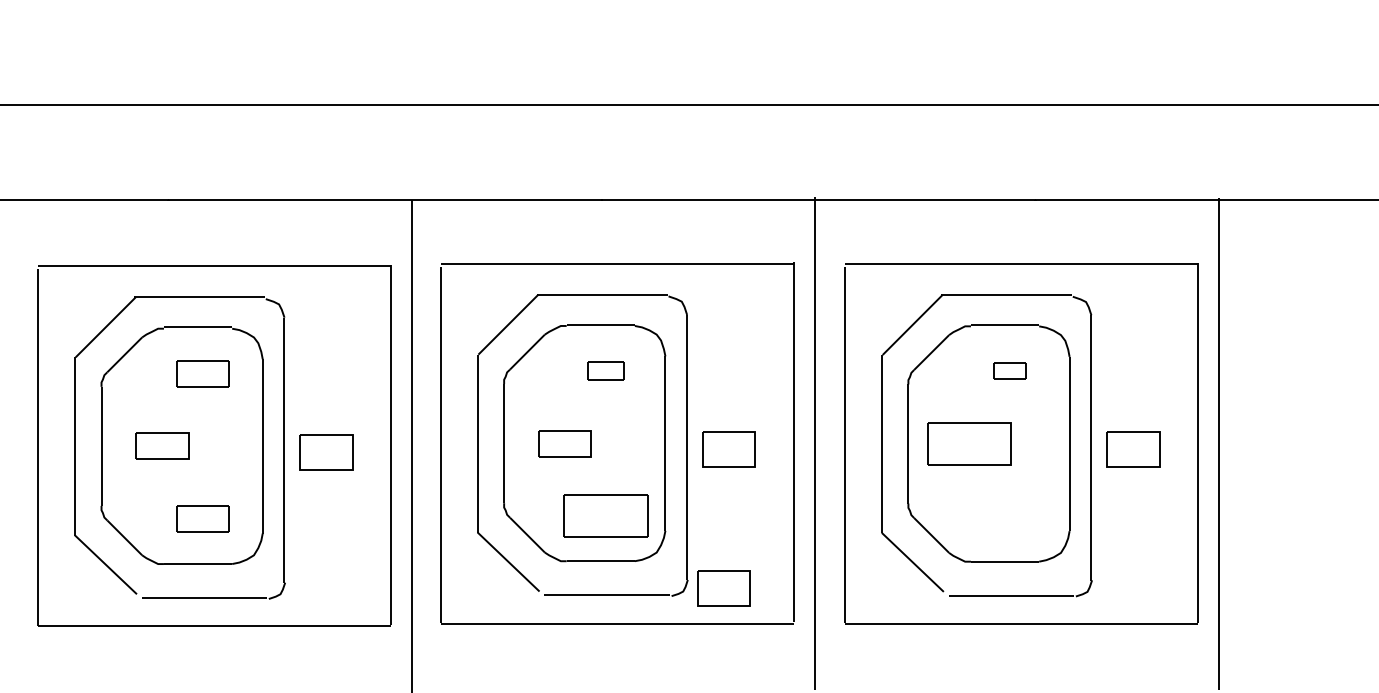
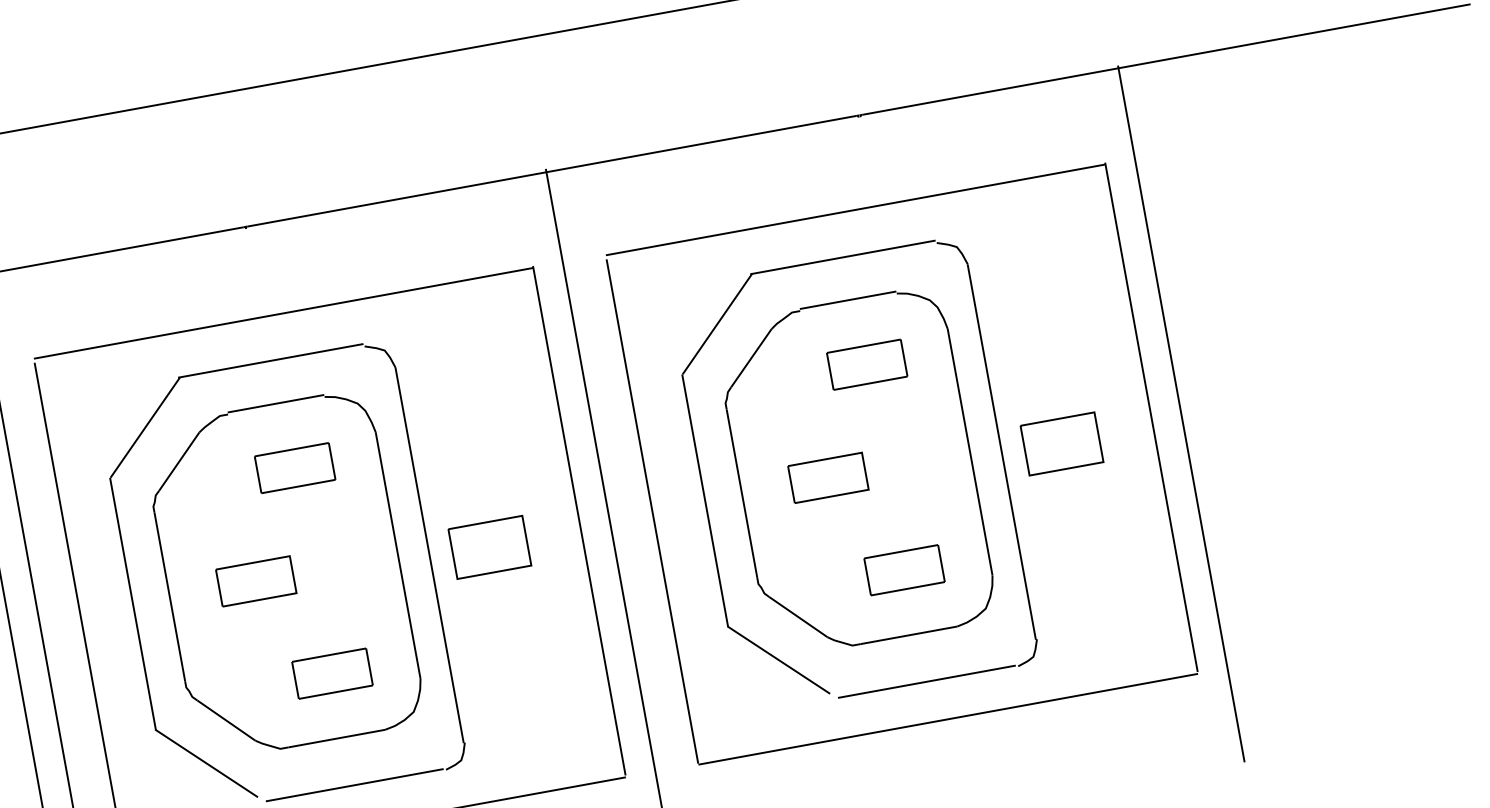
part: (605, 370) -> (294, 467), size x1.43
part: (1009, 370) -> (866, 363), size x1.67
part: (969, 443) -> (828, 477), size x0.62
part: (605, 515) -> (331, 672), size x0.62
part: (1009, 516) -> (903, 570), added
part: (723, 588) -> (517, 745), removed

